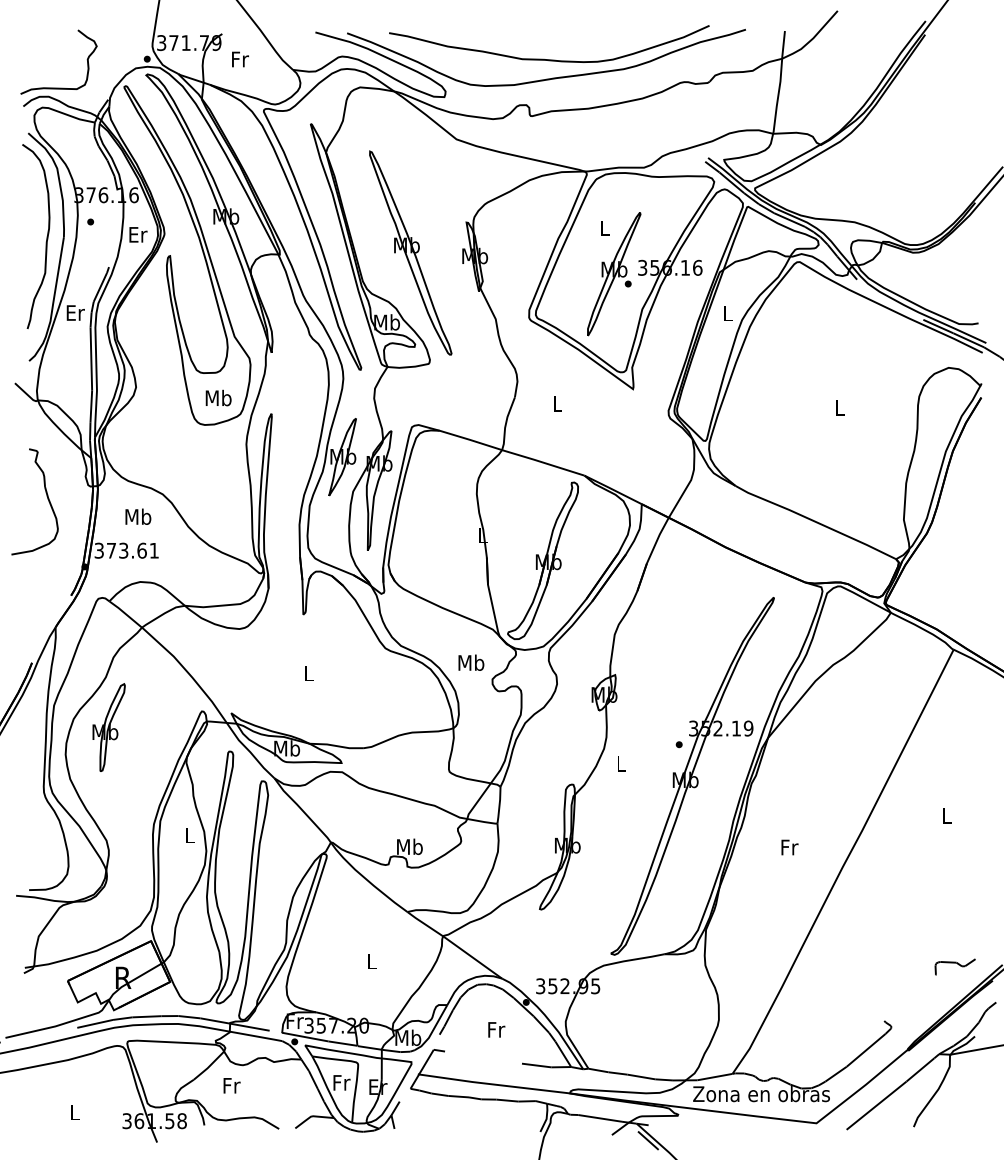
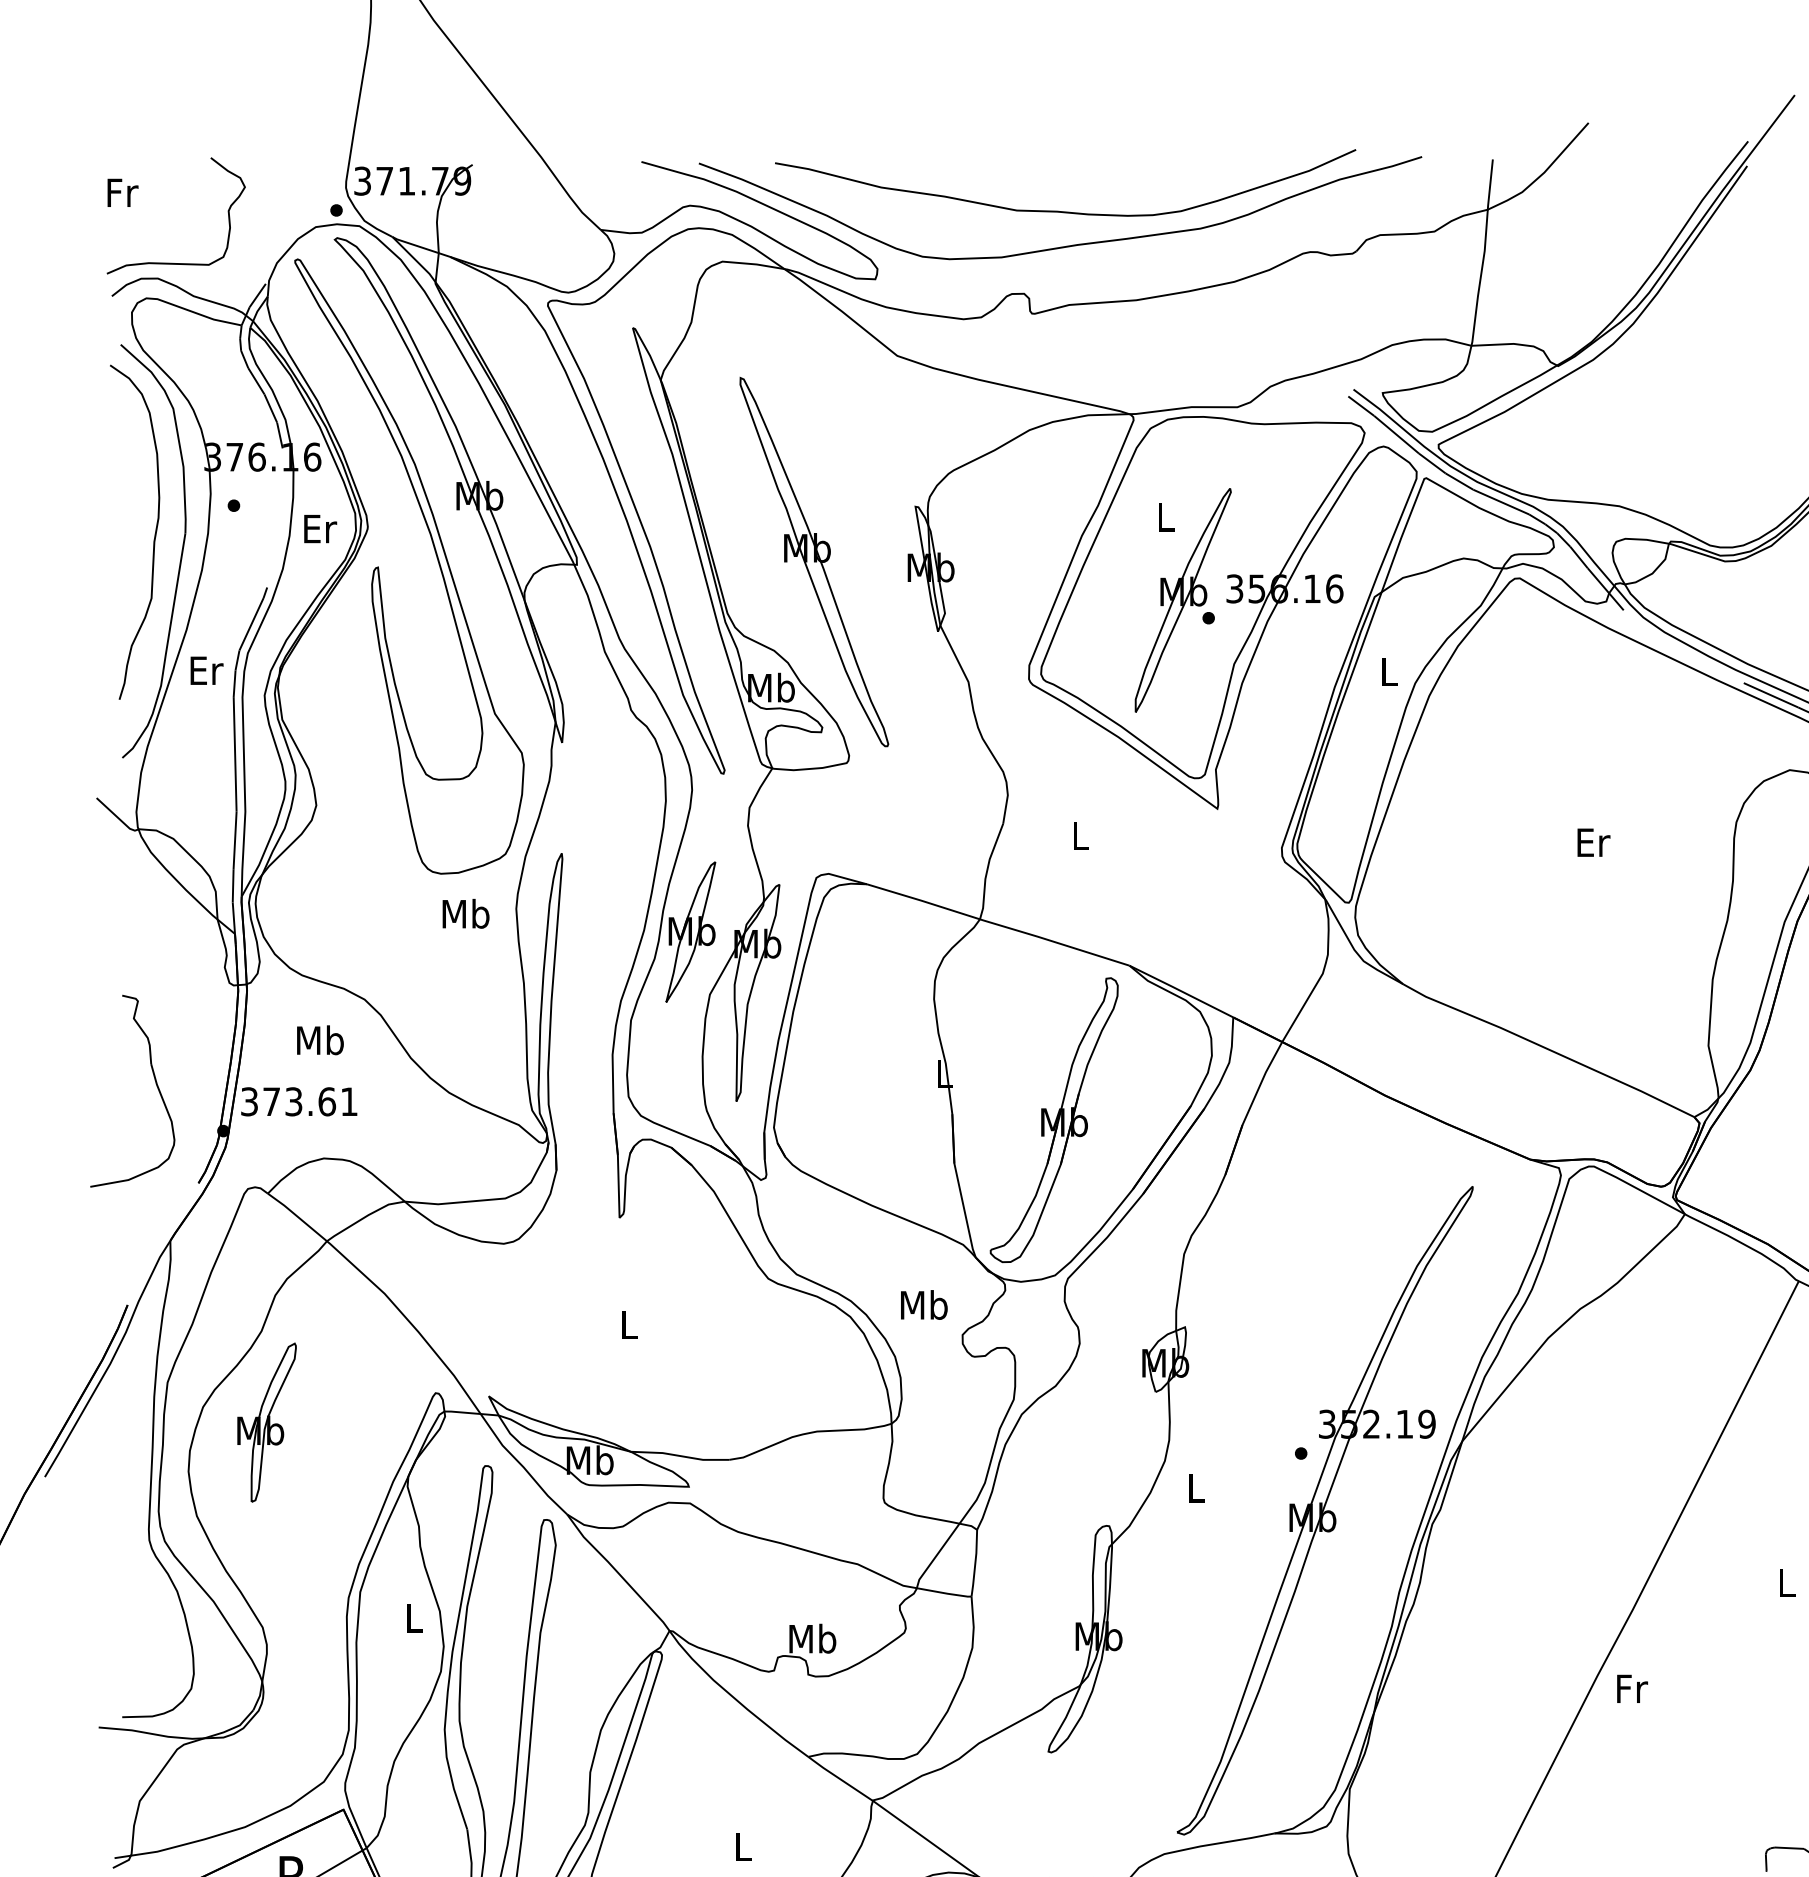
text: (240, 59) -> (122, 192), moved
text: (218, 397) -> (465, 912), moved
text: (840, 407) -> (1593, 842), L -> Er
part: (46, 496) -> (153, 1081), moved
text: (789, 847) -> (1631, 1688), moved

